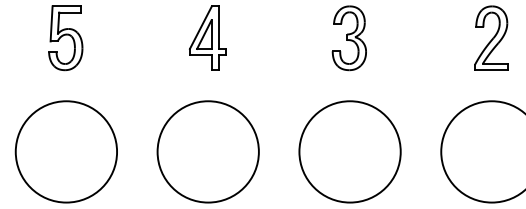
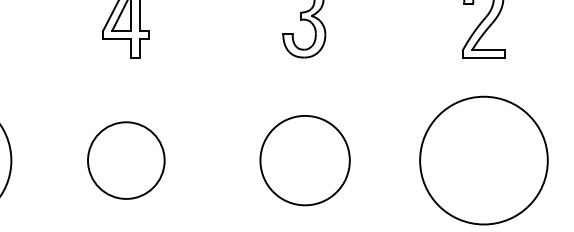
circle: (207, 151) -> (125, 160), size x0.6
circle: (349, 151) -> (304, 160), size x0.7

